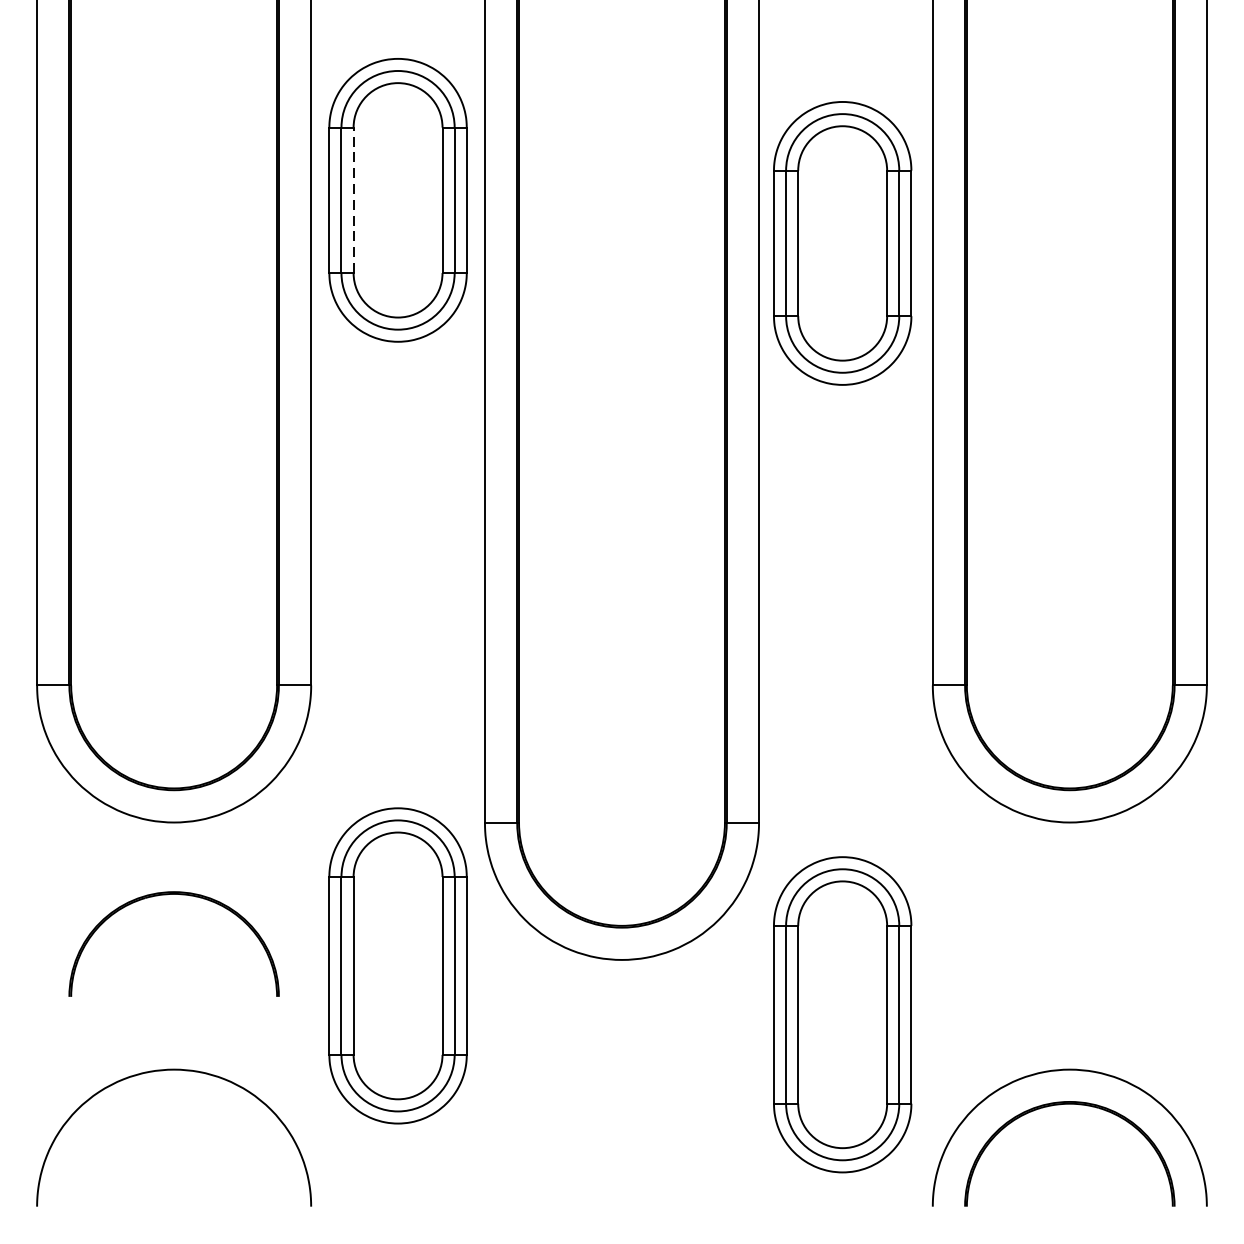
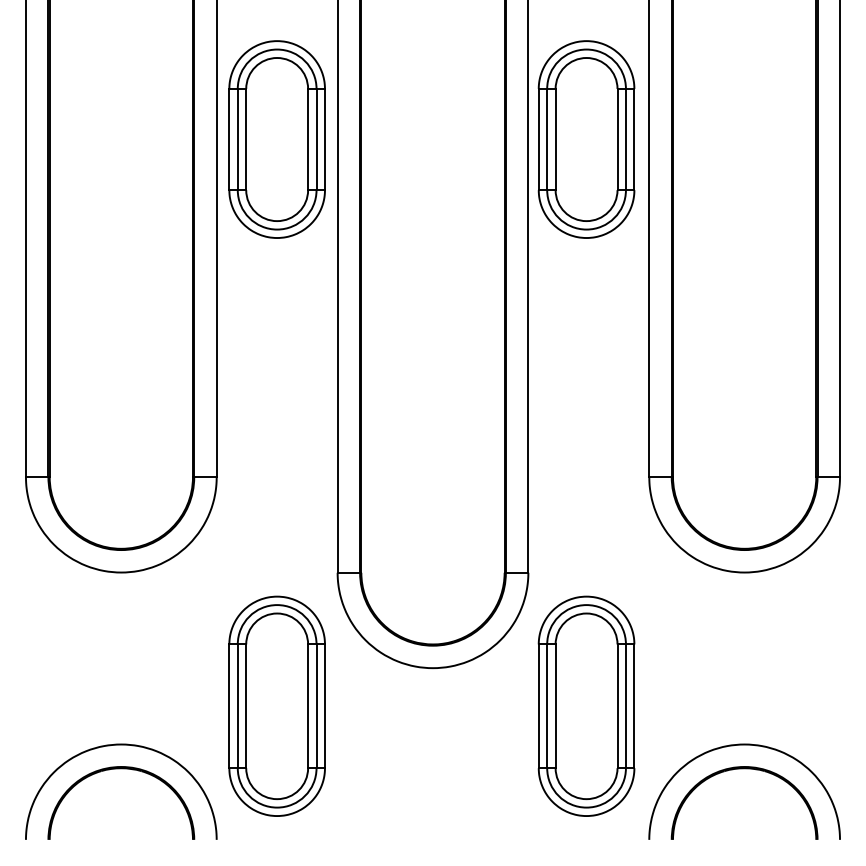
line: (353, 200) -> (246, 139), dashed -> solid
part: (842, 243) -> (586, 139), moved
part: (174, 895) -> (121, 769), moved
part: (397, 964) -> (276, 705), moved

